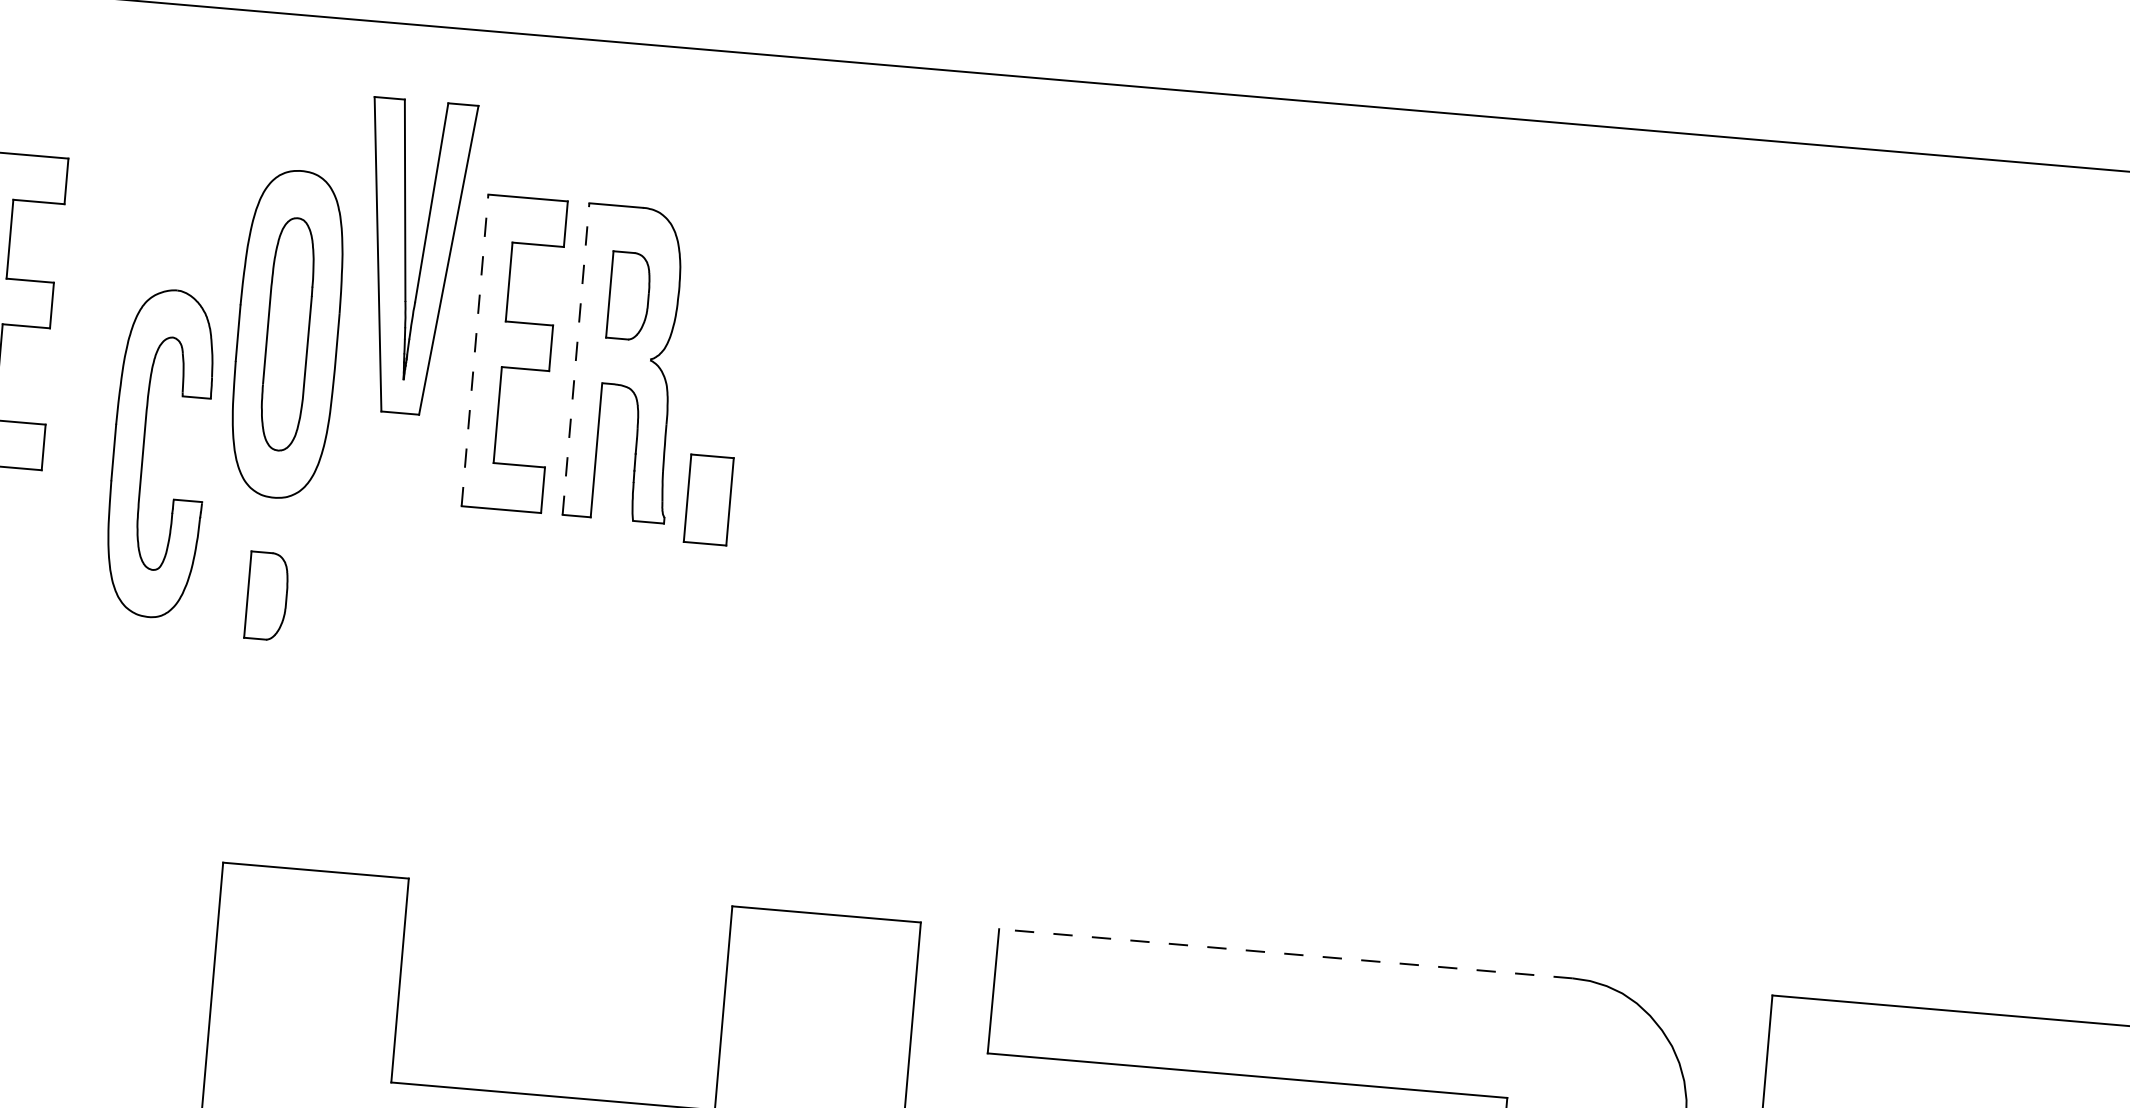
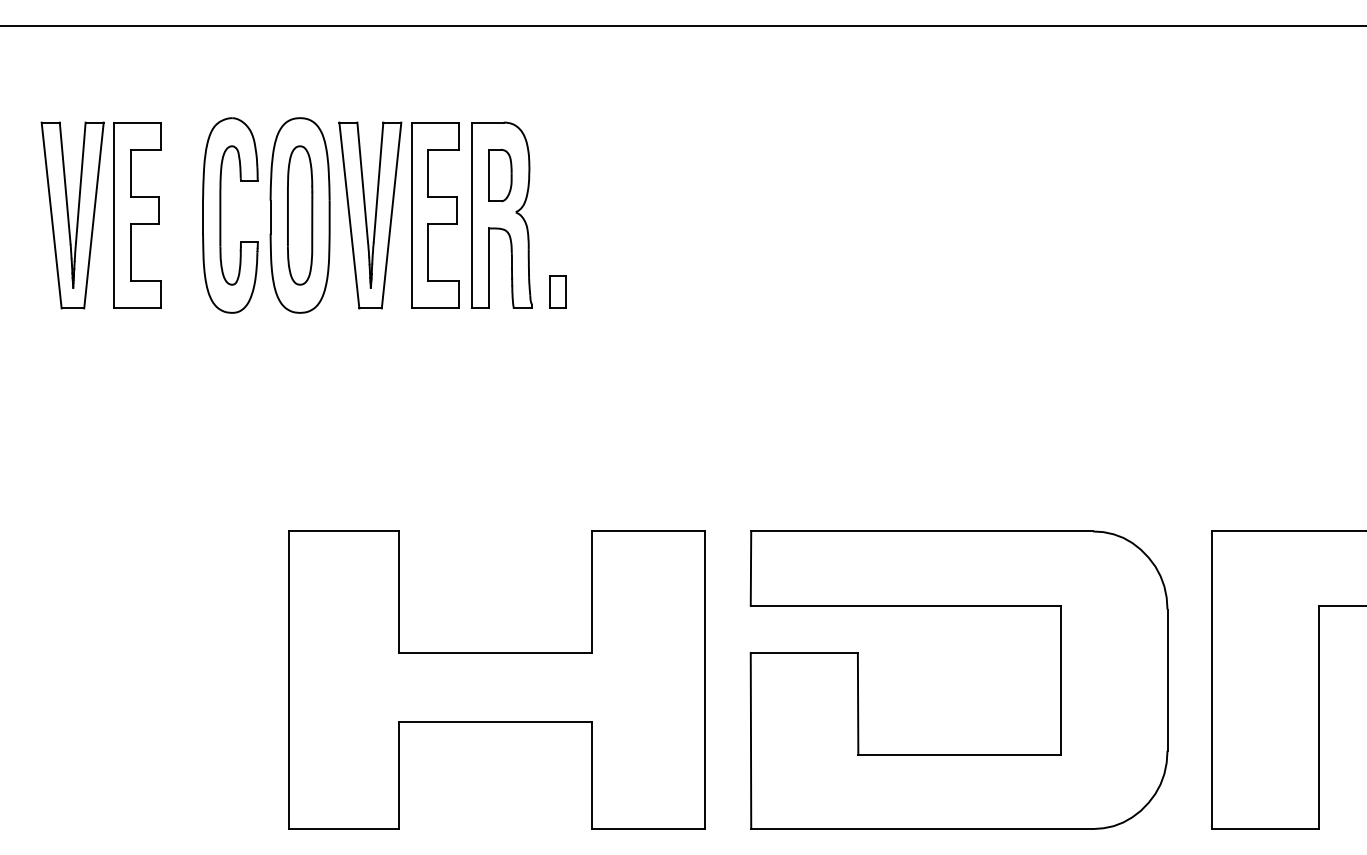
part: (413, 257) -> (370, 215), moved
line: (474, 350) -> (411, 215), dashed -> solid
line: (575, 358) -> (471, 215), dashed -> solid
part: (144, 452) -> (221, 215), moved
part: (708, 498) -> (557, 291), size x0.62
part: (267, 596) -> (301, 371), removed
line: (1286, 953) -> (922, 531), dashed -> solid

